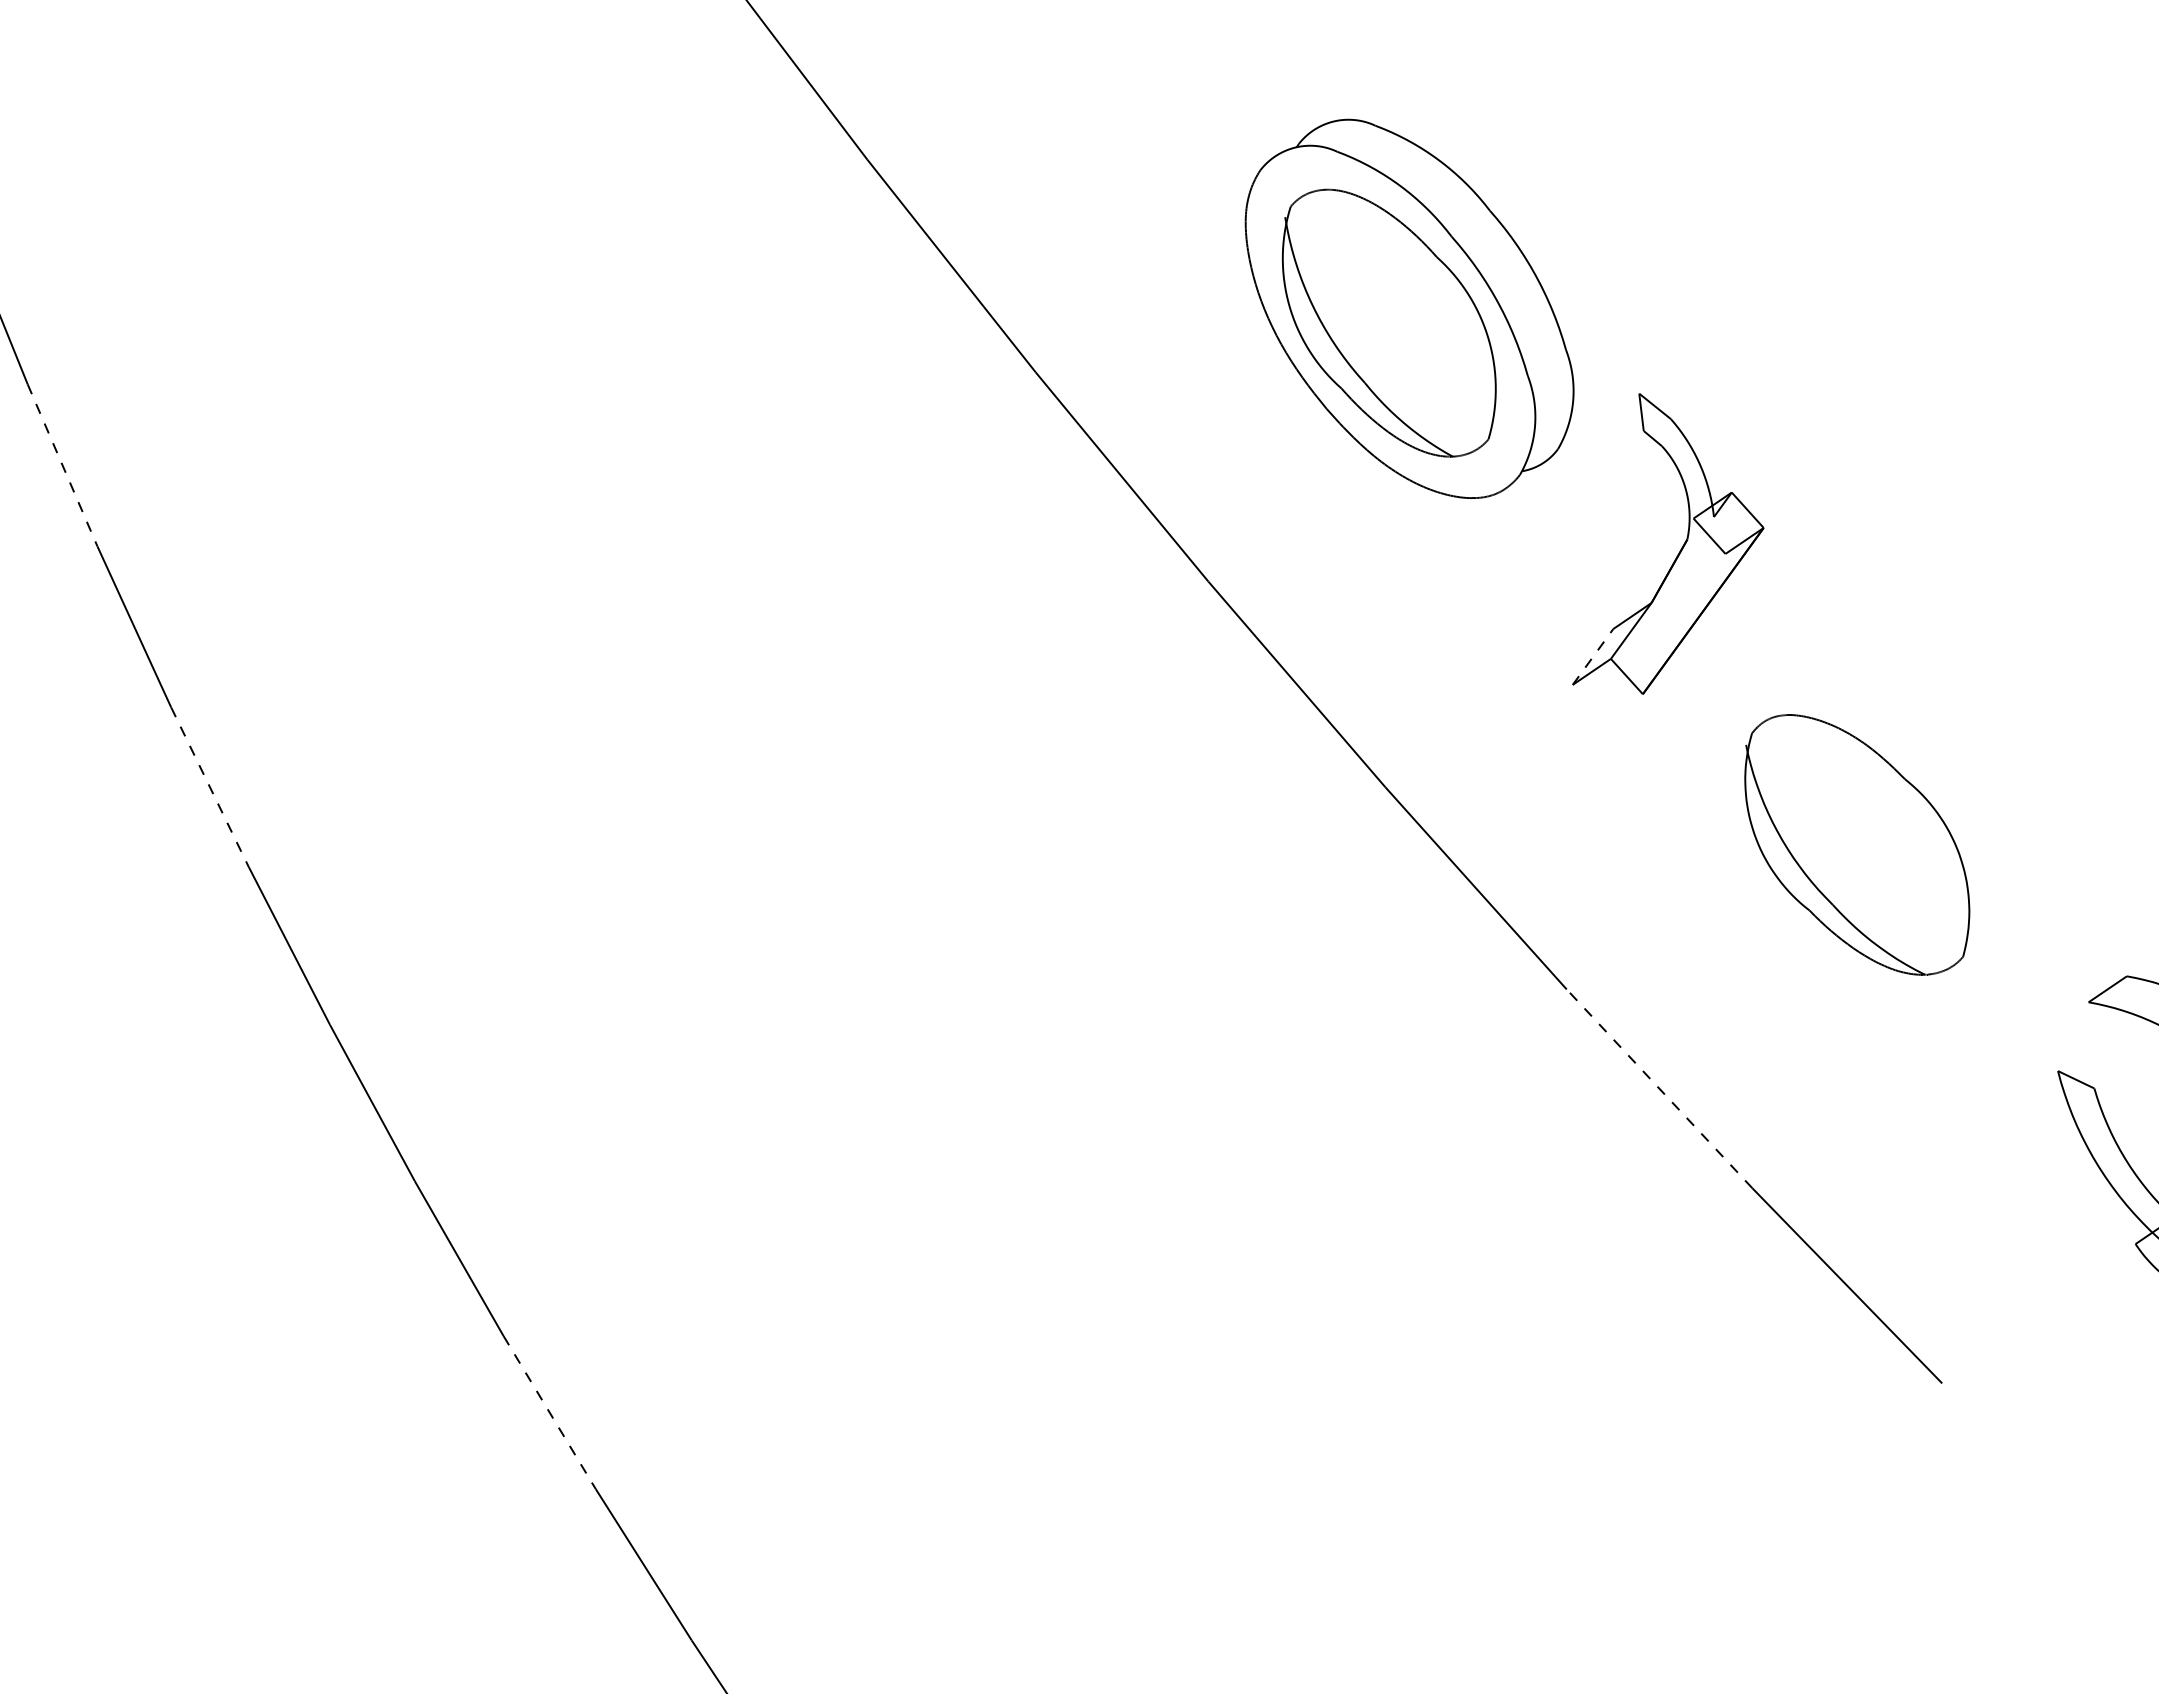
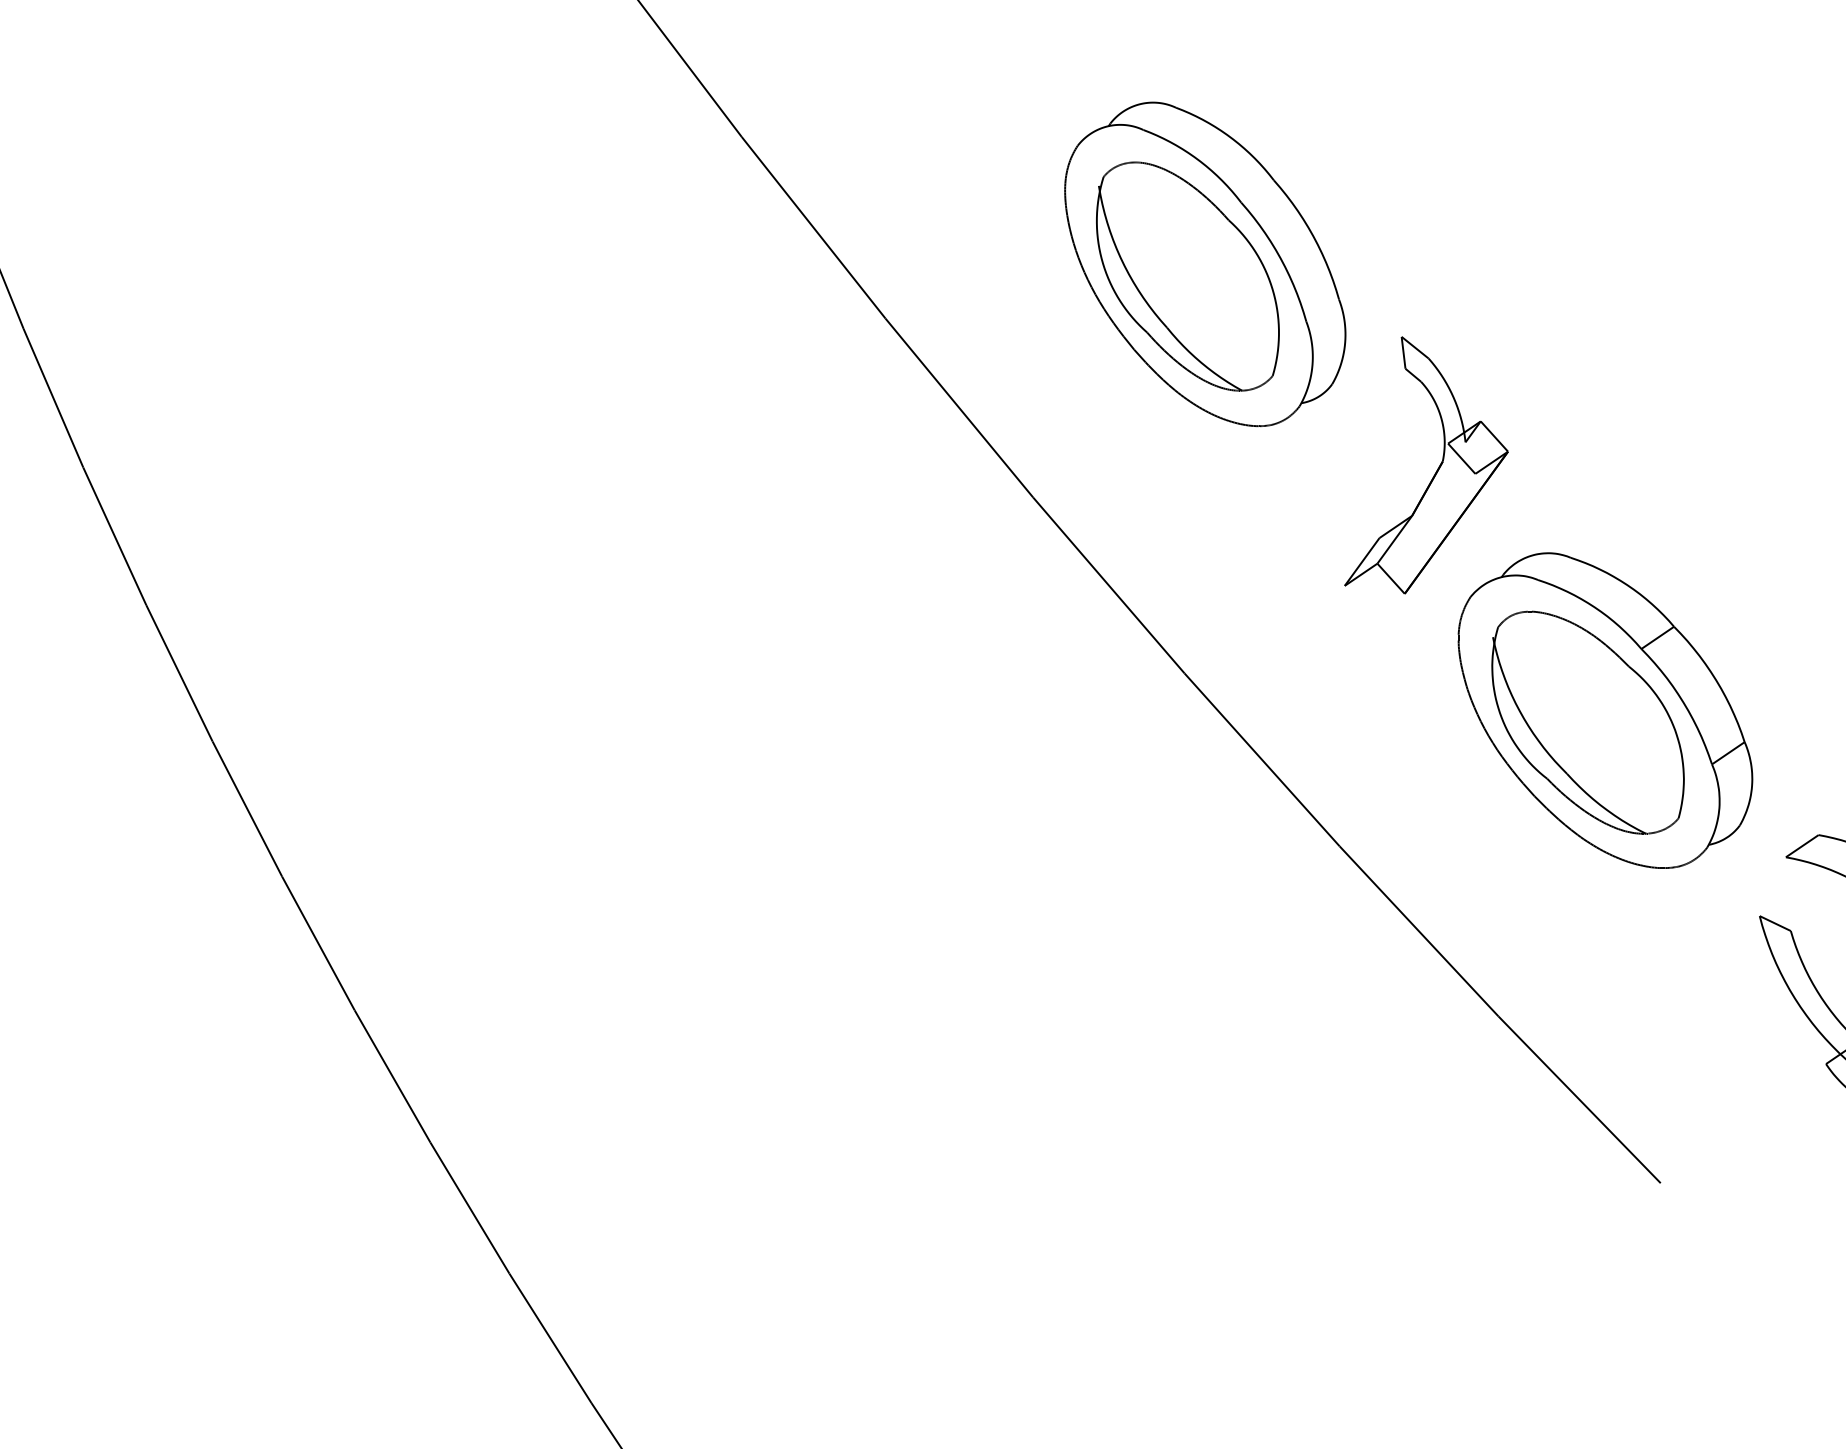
line: (62, 465) -> (53, 398), dashed -> solid
line: (1593, 656) -> (1362, 561), dashed -> solid
line: (209, 787) -> (179, 673), dashed -> solid
part: (1877, 830) -> (1605, 710), added
line: (1659, 1088) -> (1418, 931), dashed -> solid
line: (549, 1413) -> (469, 1208), dashed -> solid

